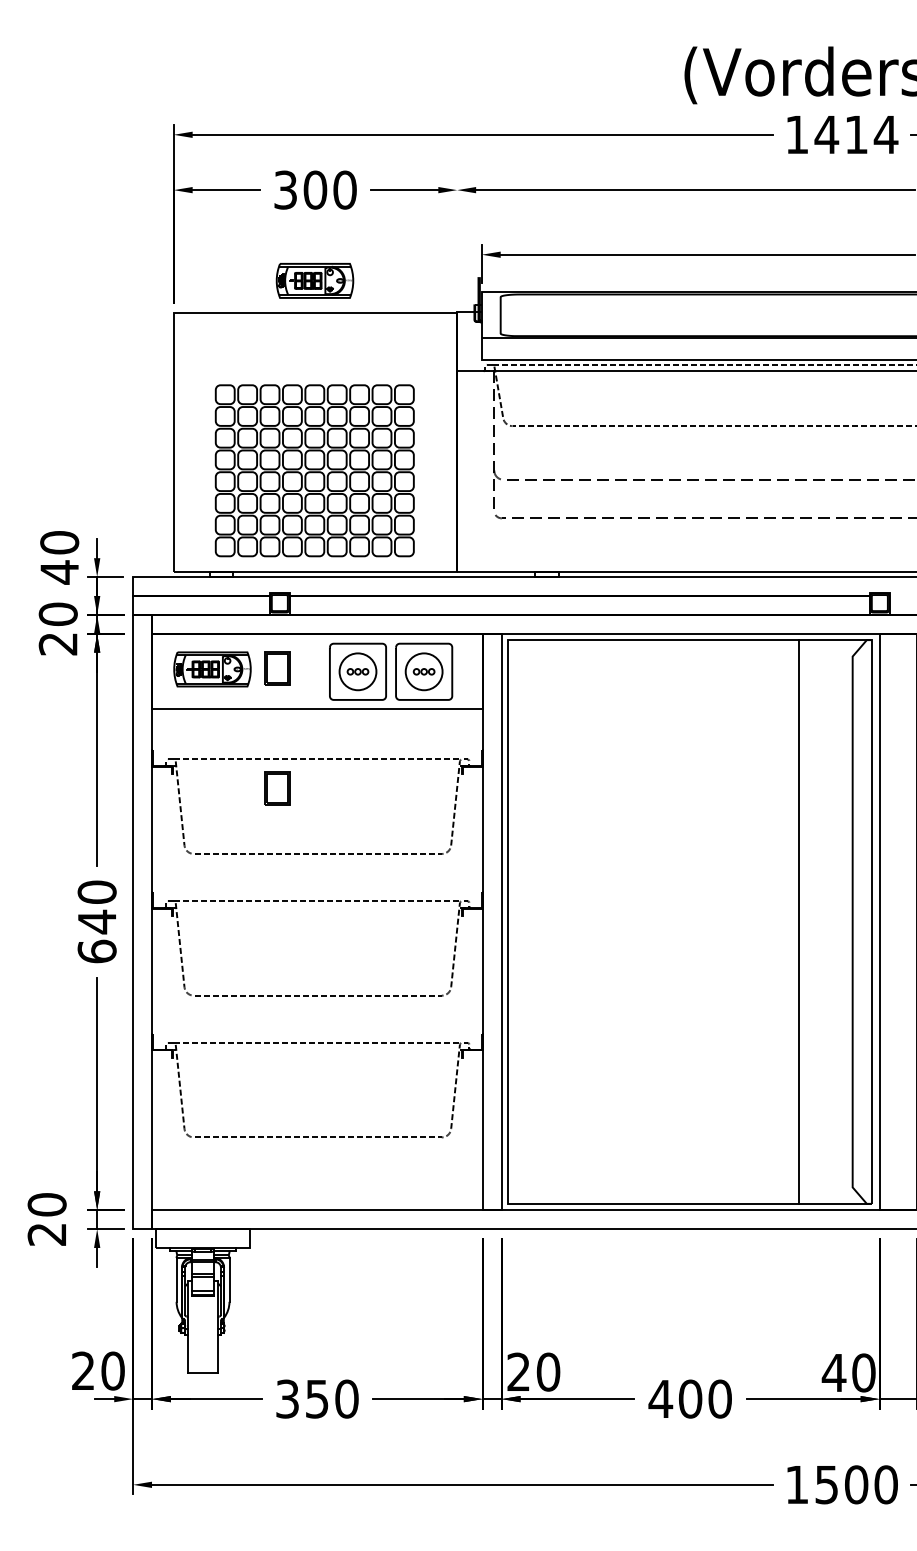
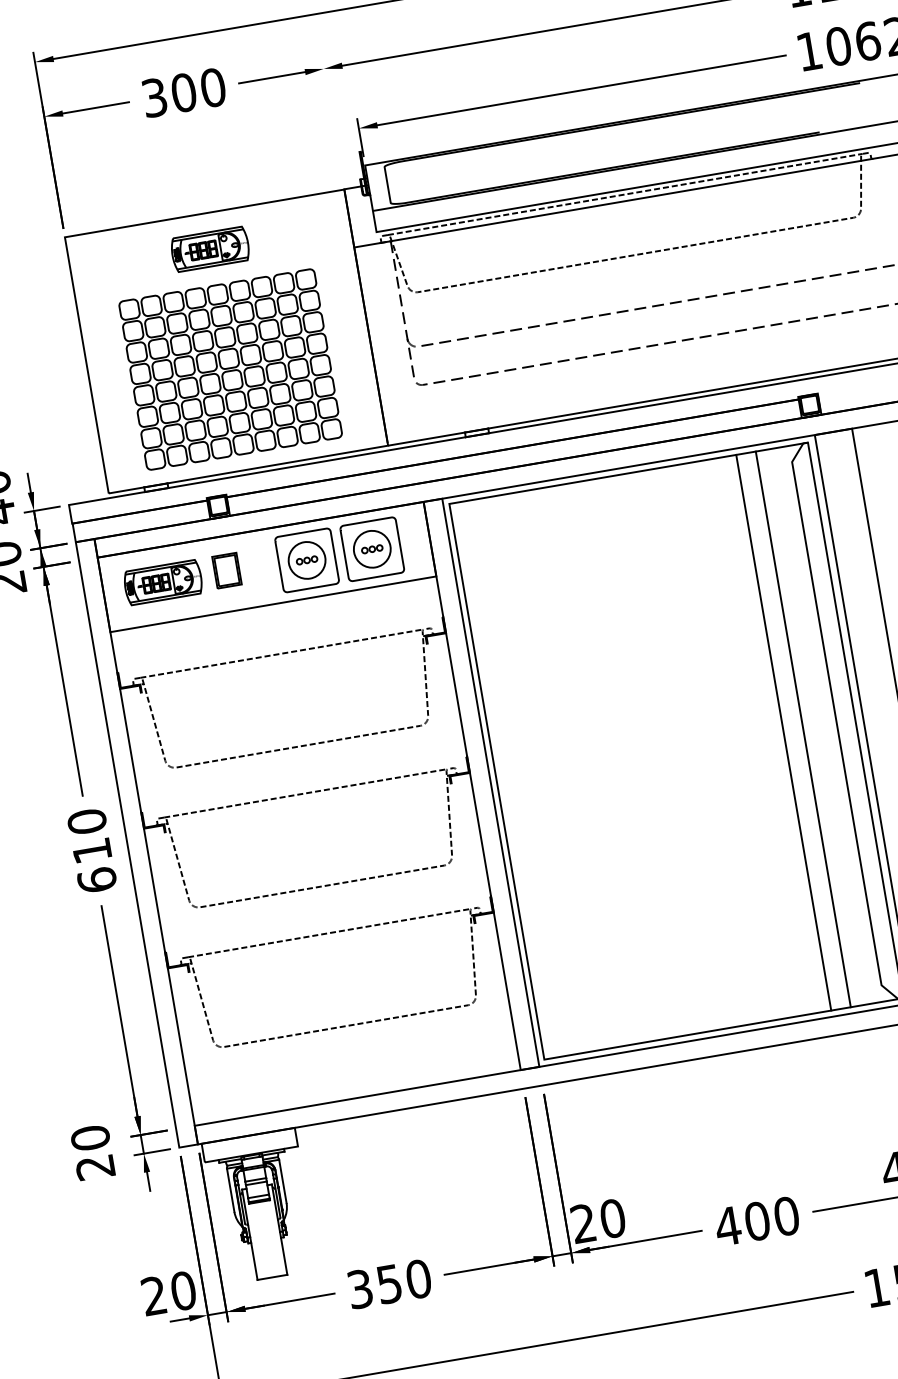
part: (314, 280) -> (209, 249), moved
part: (277, 788) -> (247, 689), removed
text: (96, 921) -> (91, 850), 640 -> 610
line: (818, 921) -> (803, 728), added

